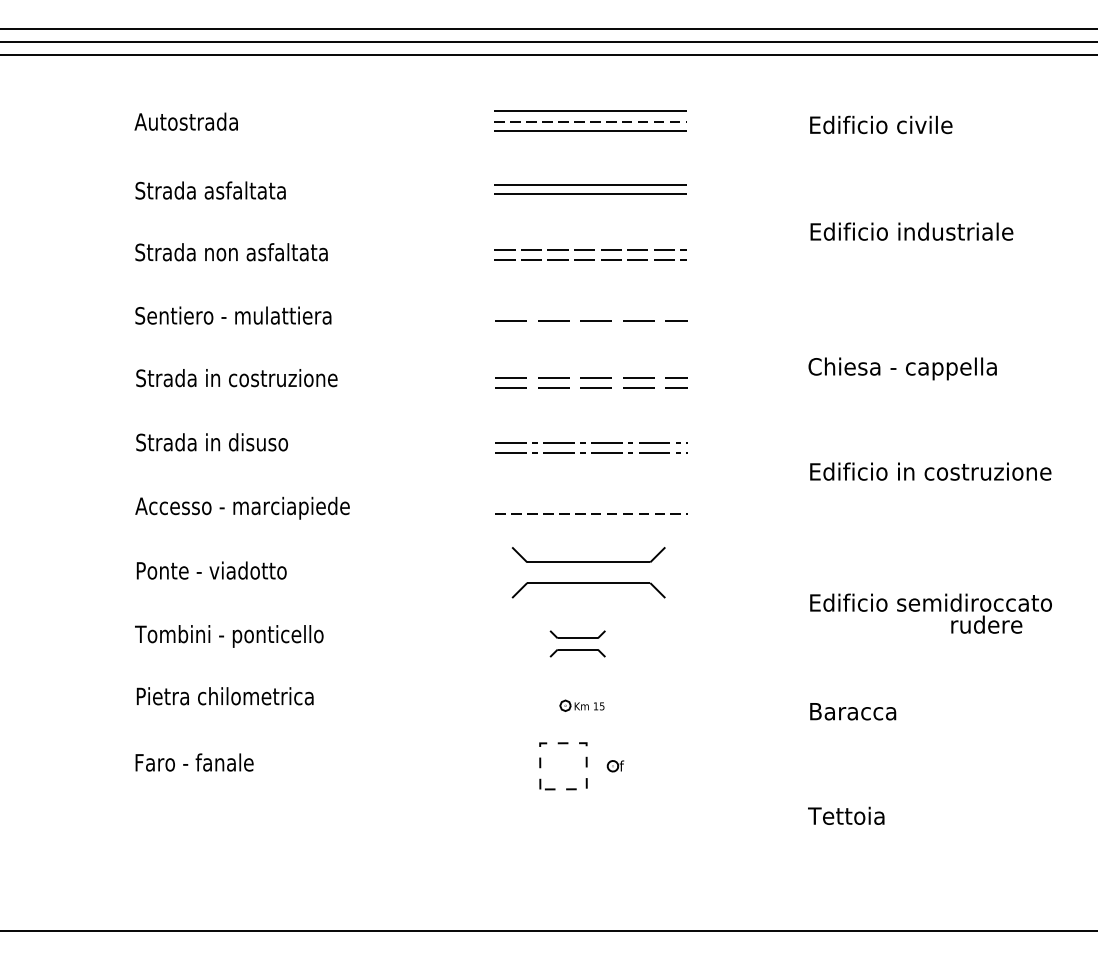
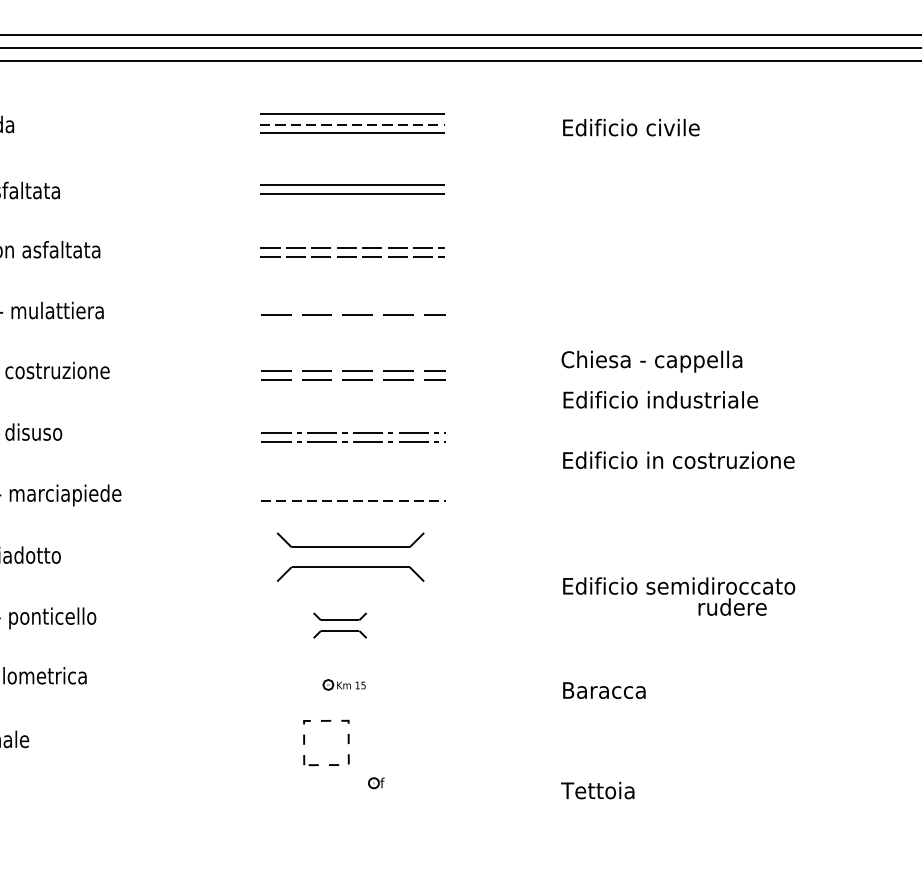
text: (911, 231) -> (660, 399), moved
part: (615, 766) -> (376, 783), moved

